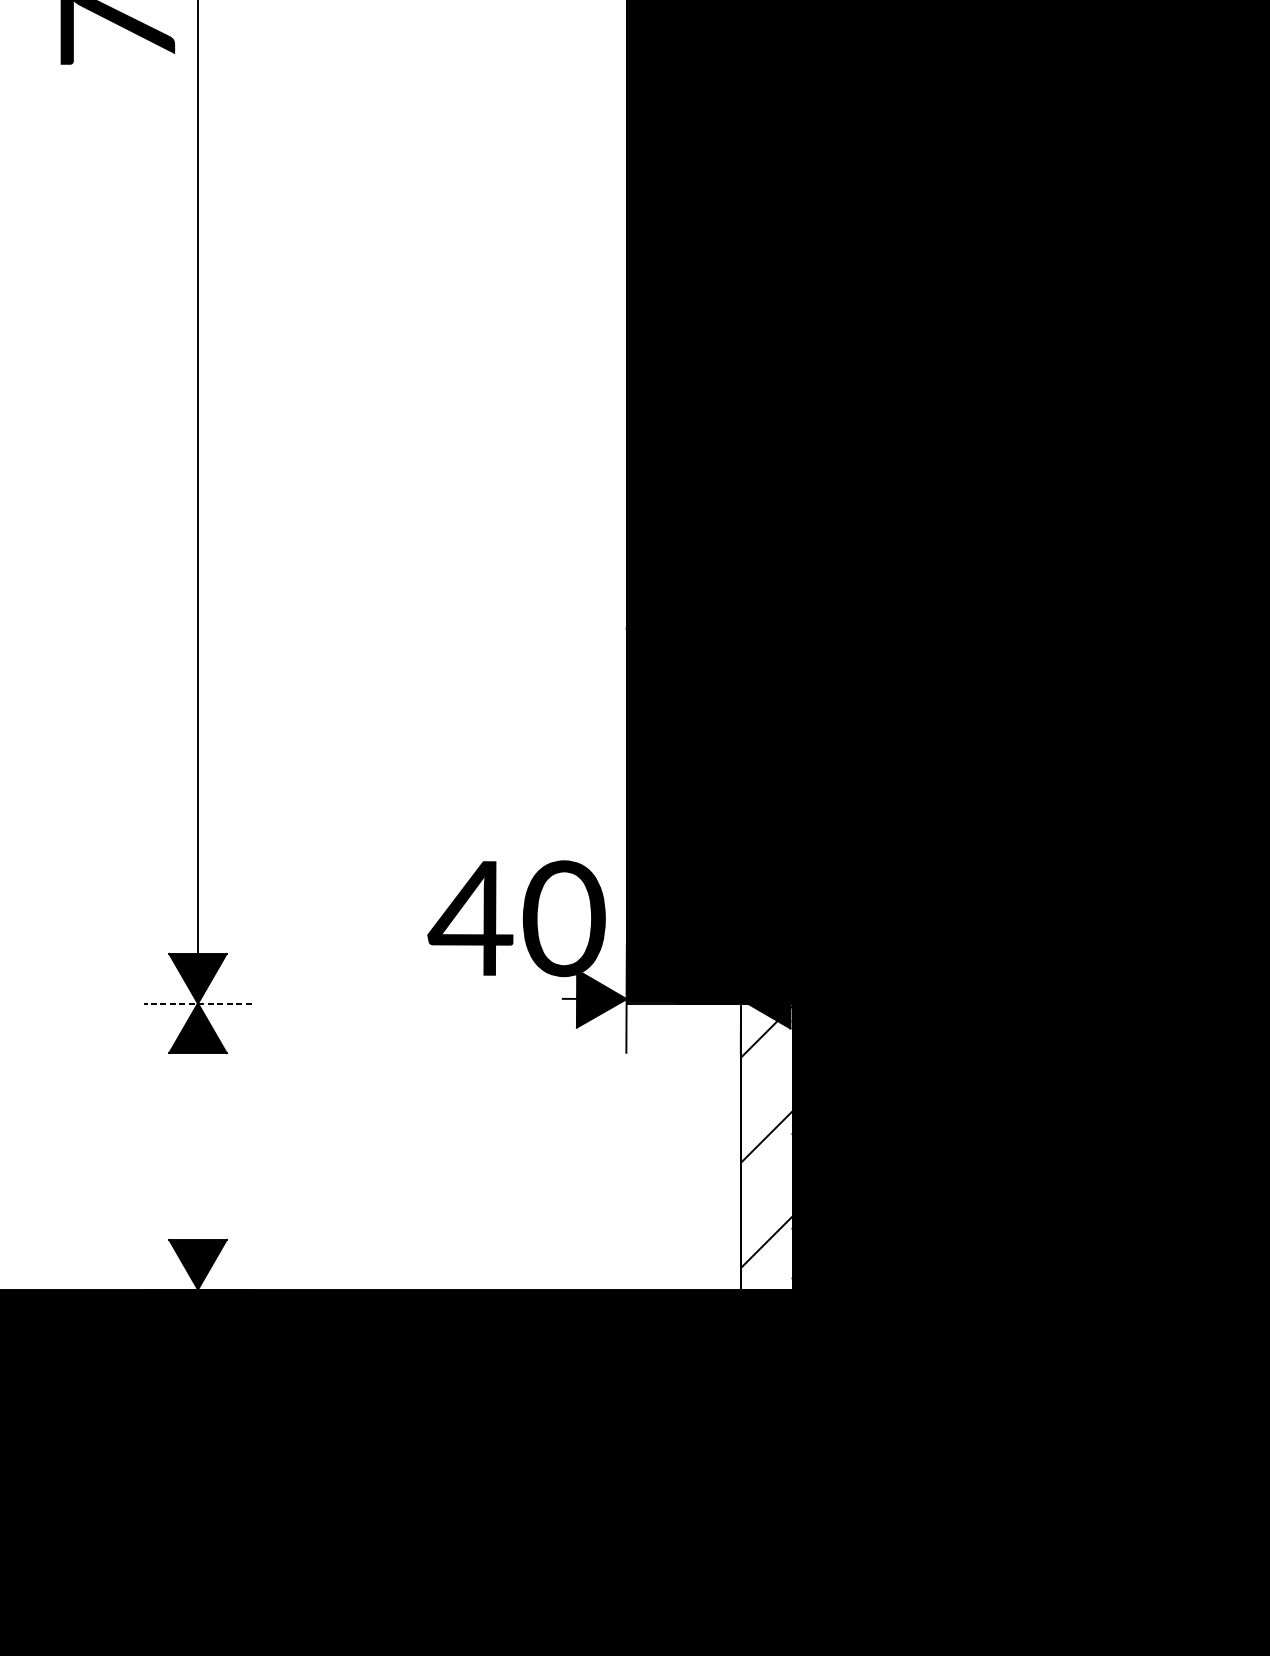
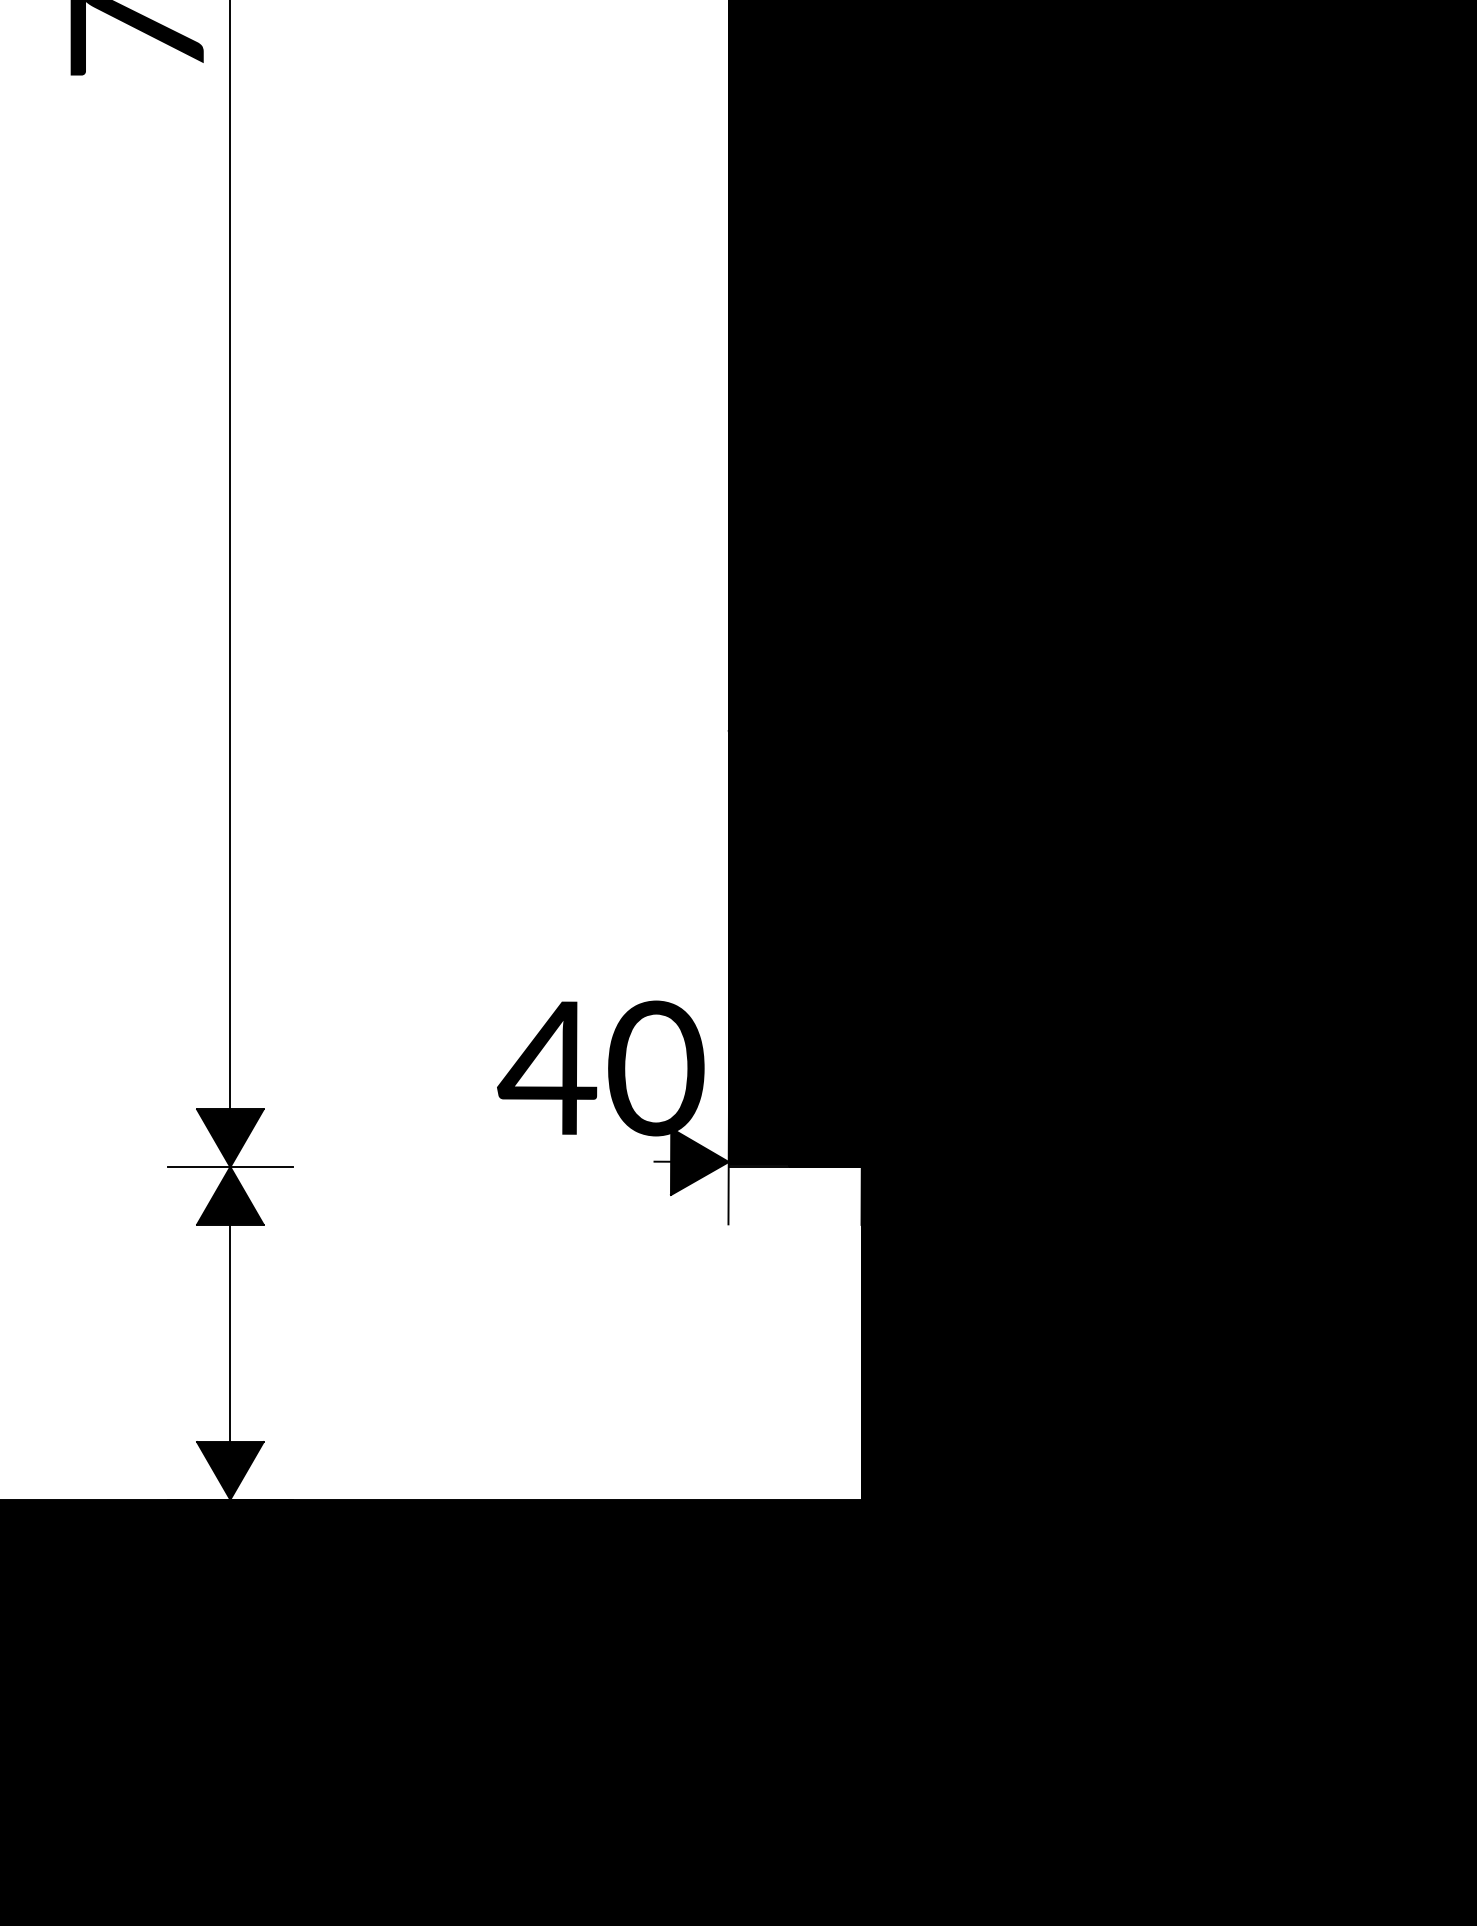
line: (197, 1003) -> (229, 1167), dashed -> solid
line: (198, 1146) -> (230, 1333), added
fill: (766, 1146) -> (891, 1333), added

